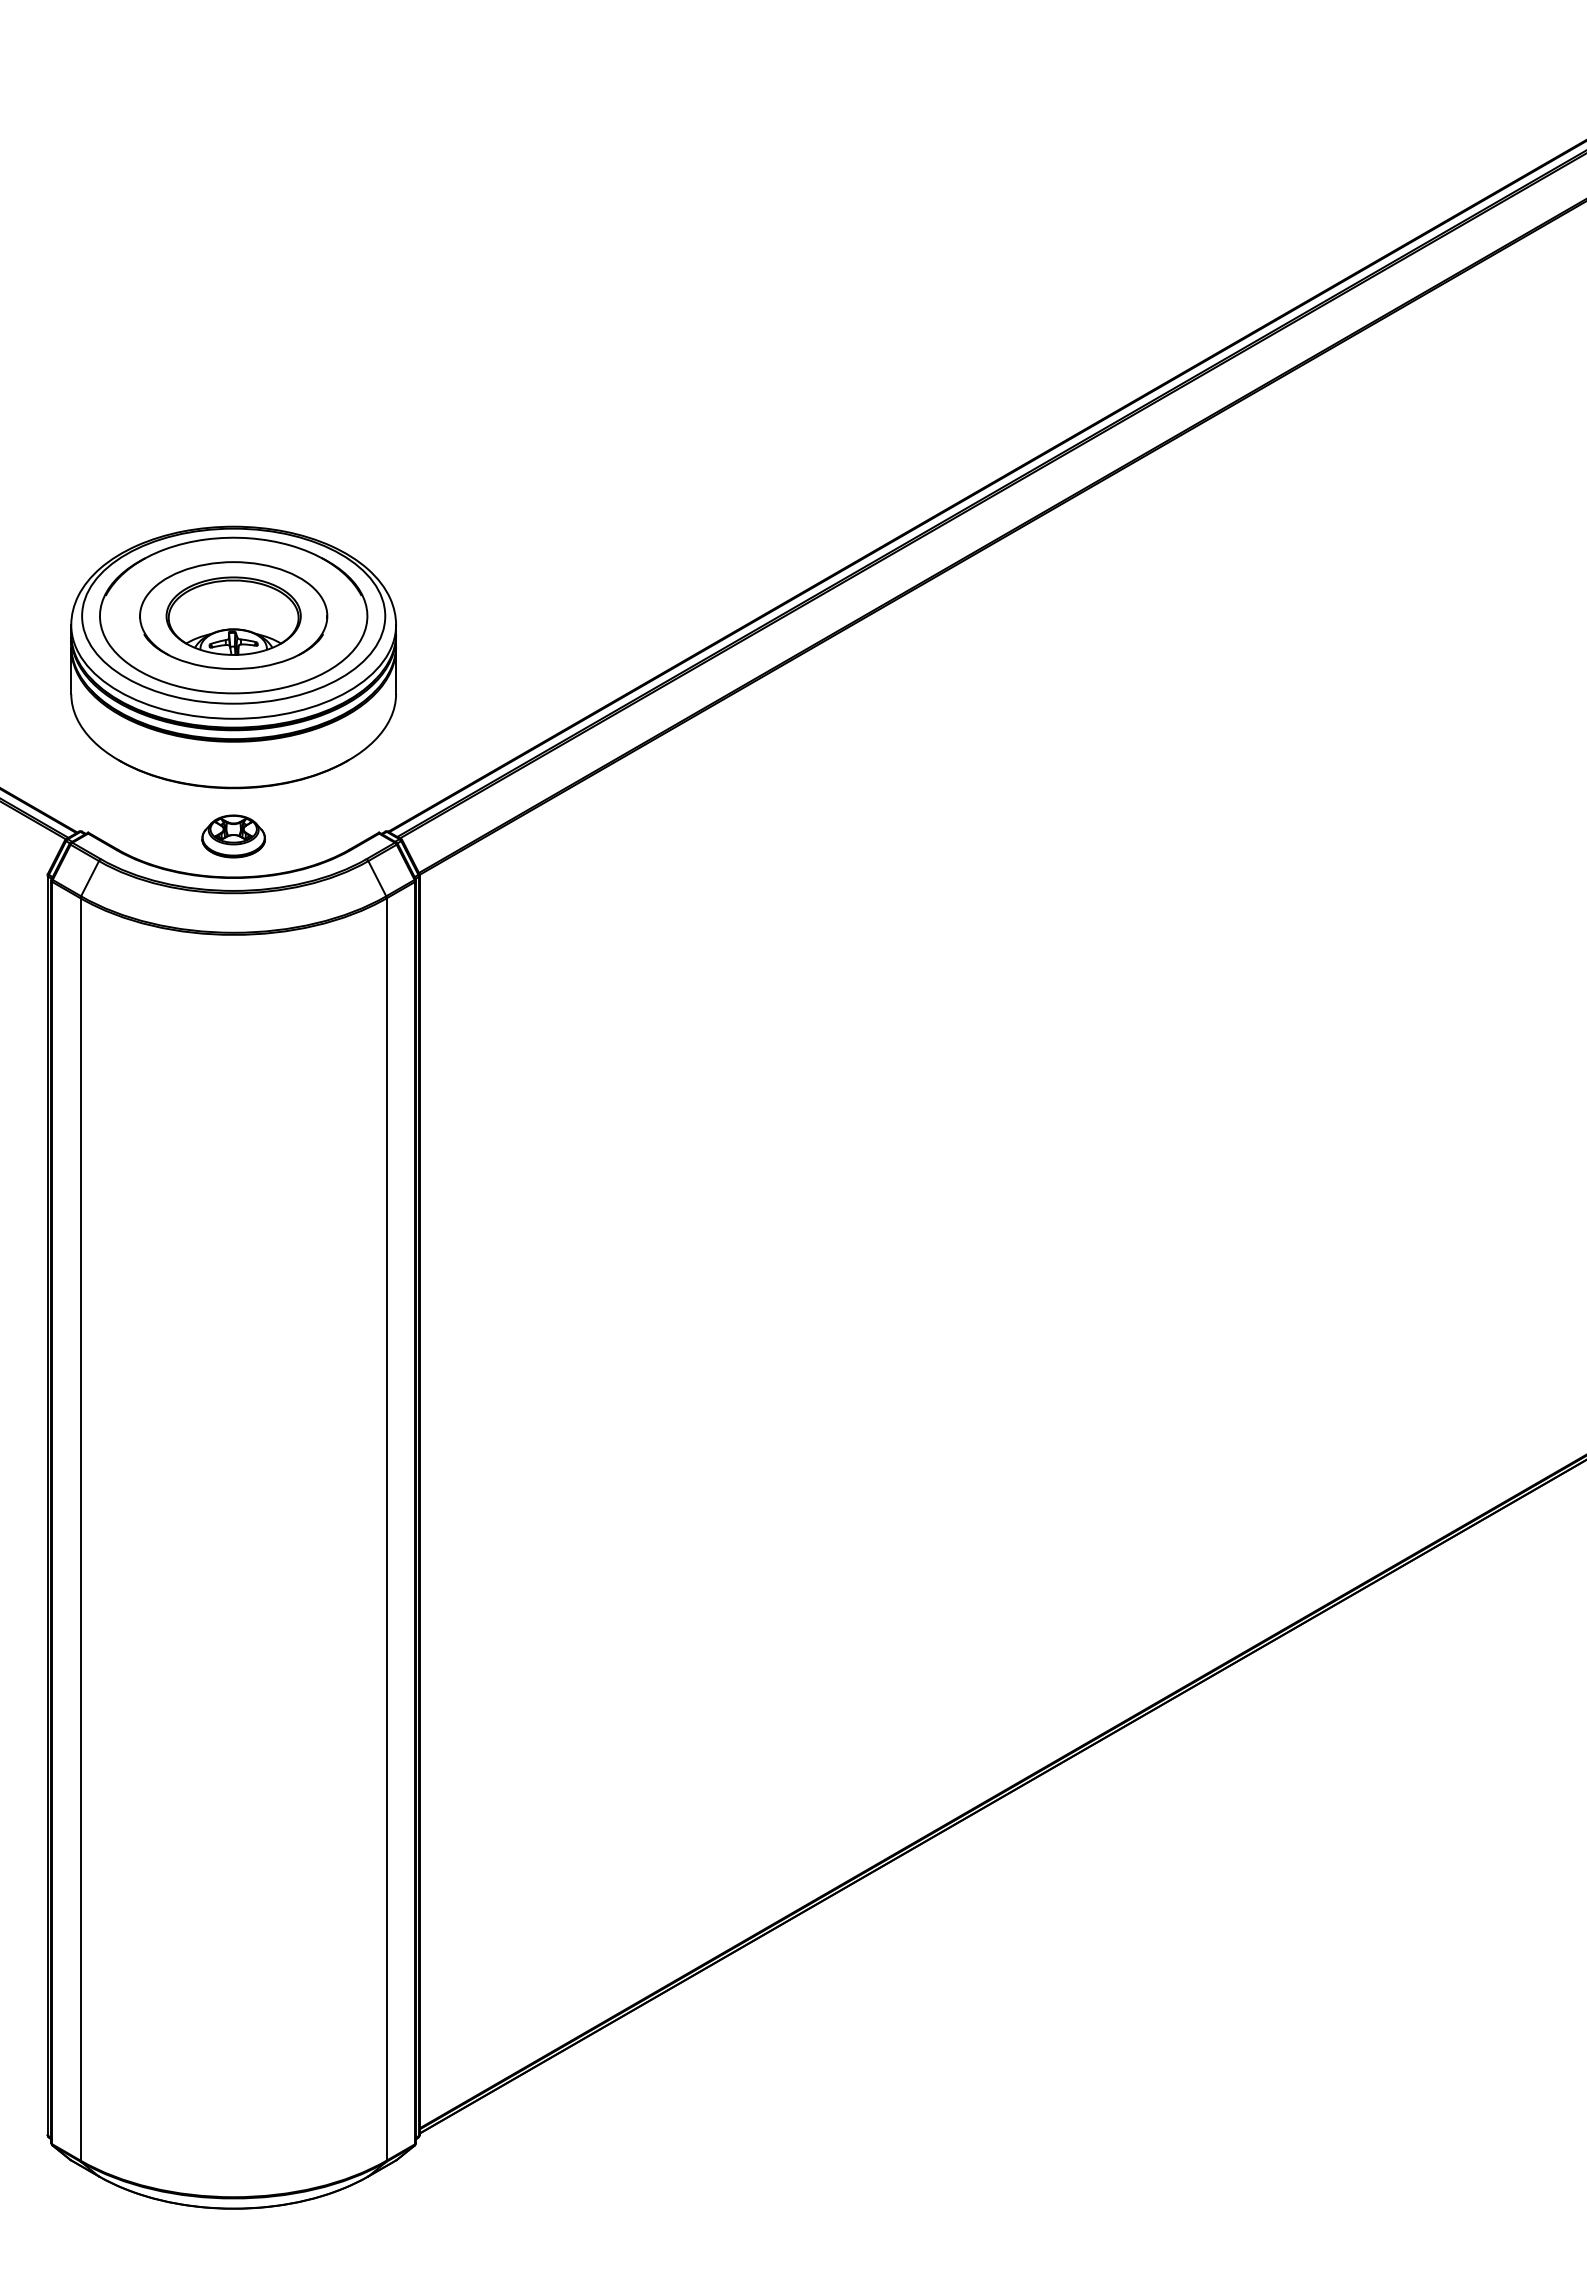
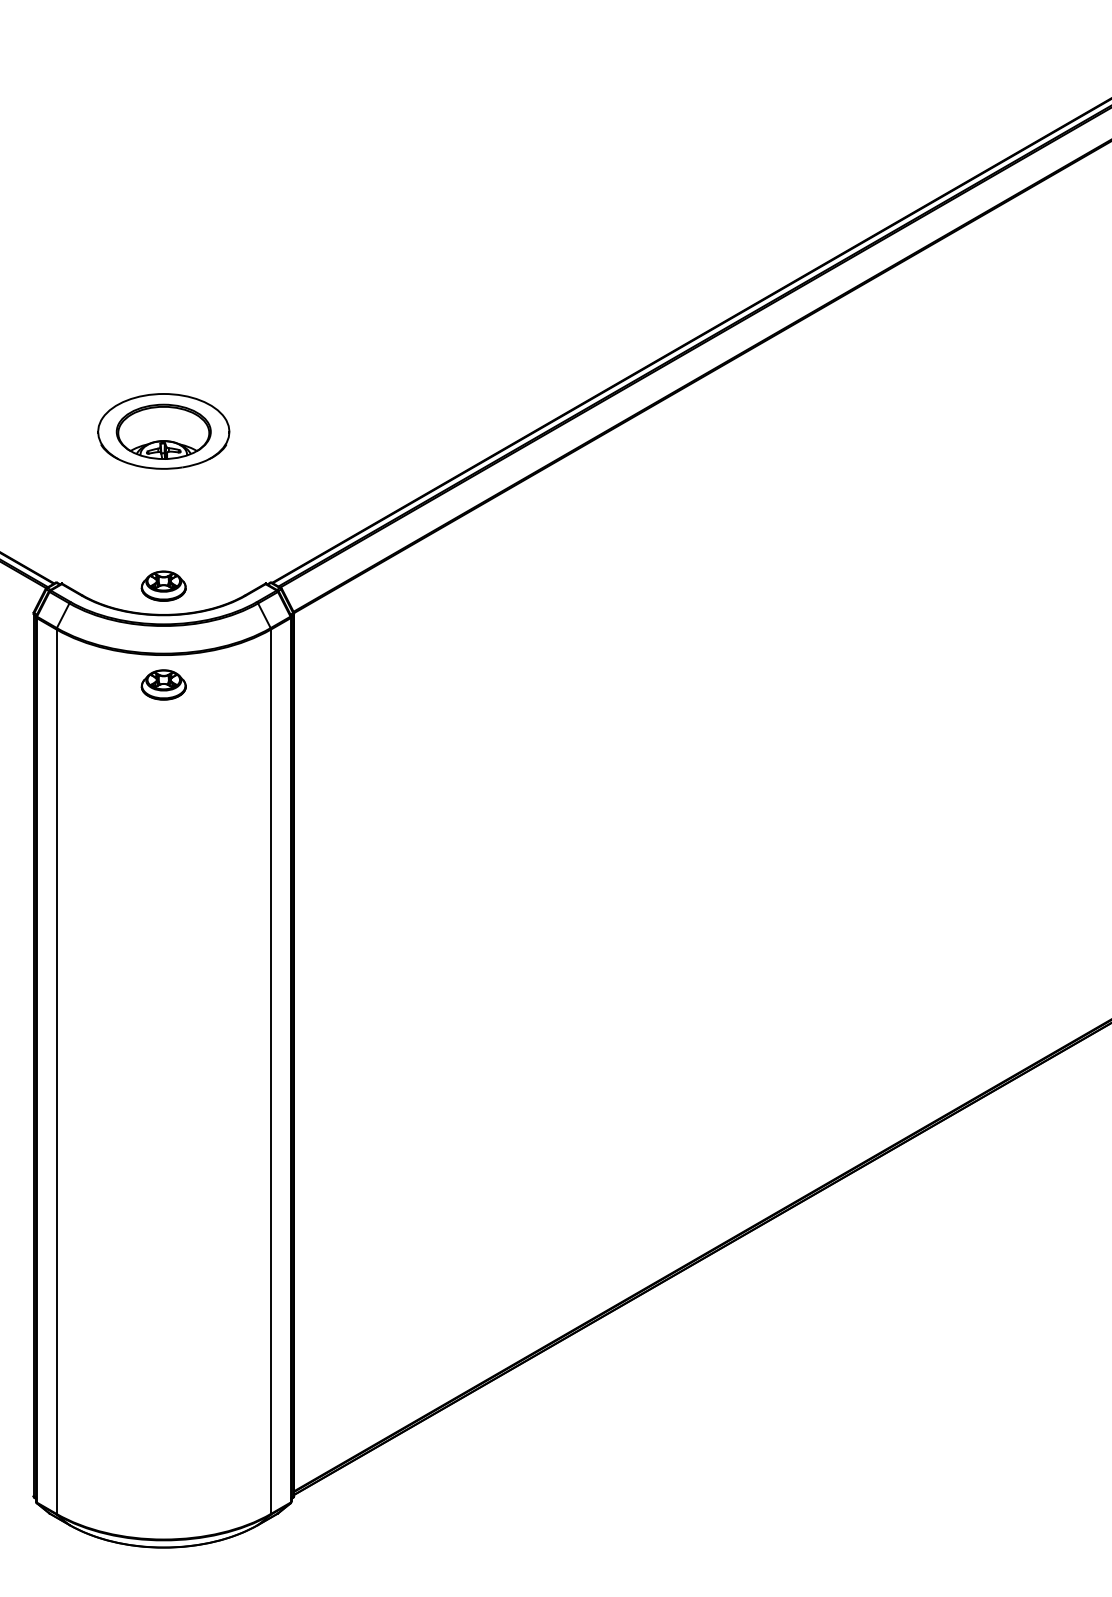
part: (233, 657) -> (163, 460), removed
part: (233, 977) -> (163, 685), added

